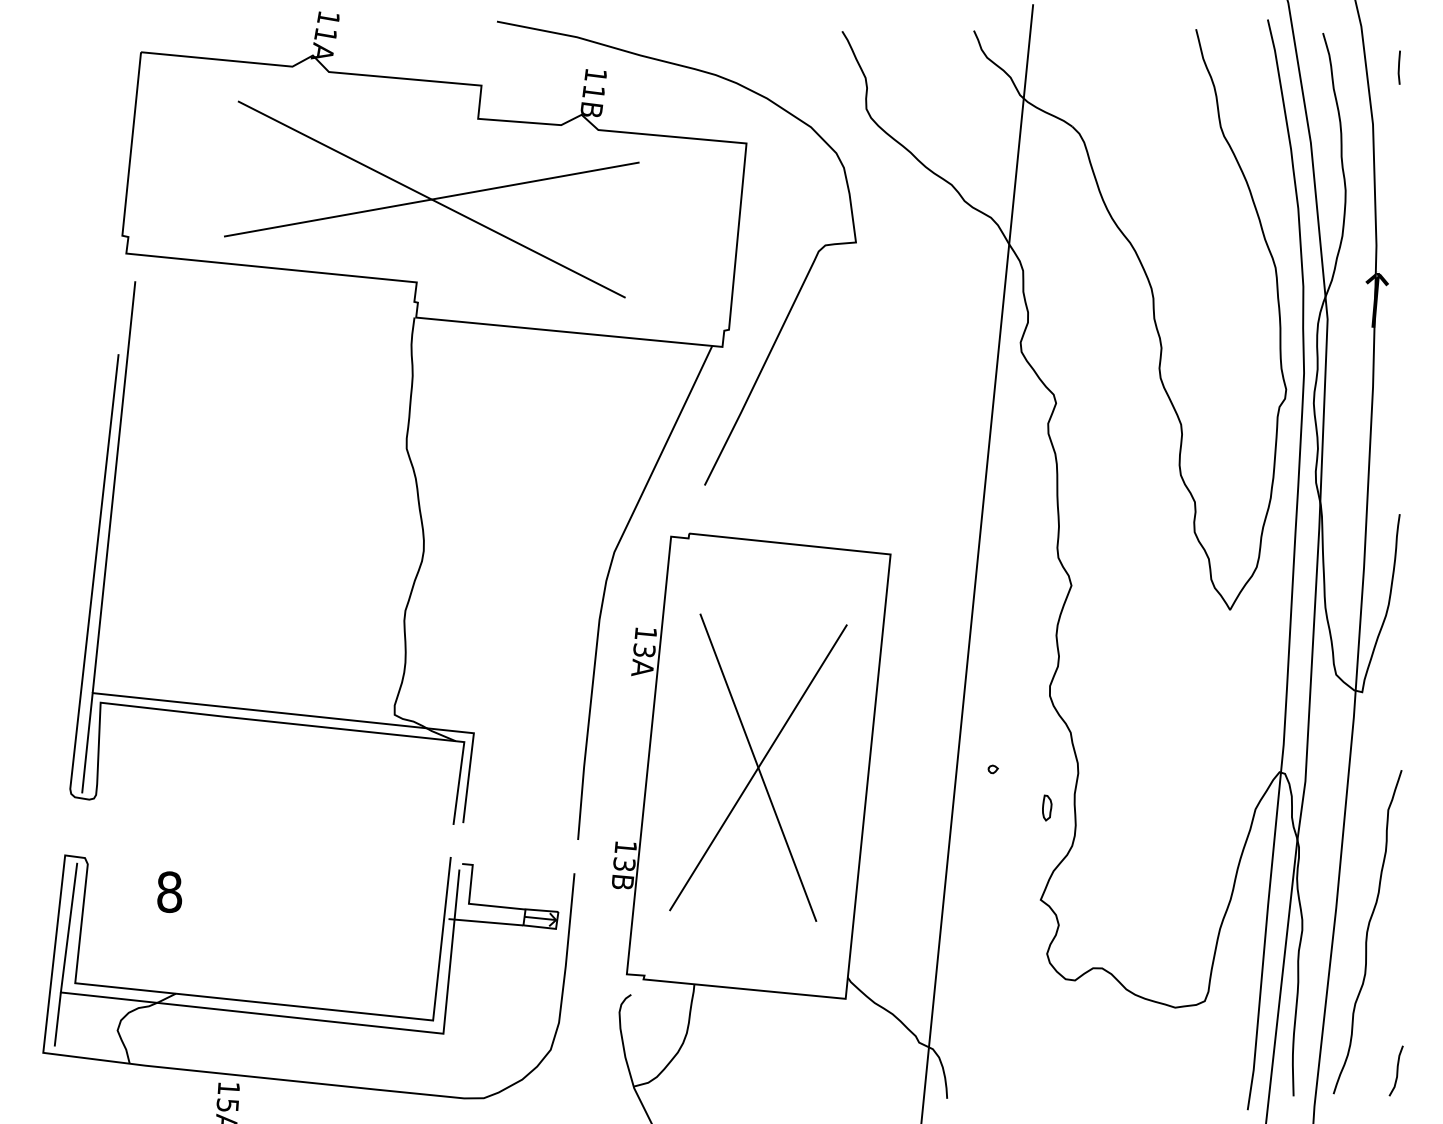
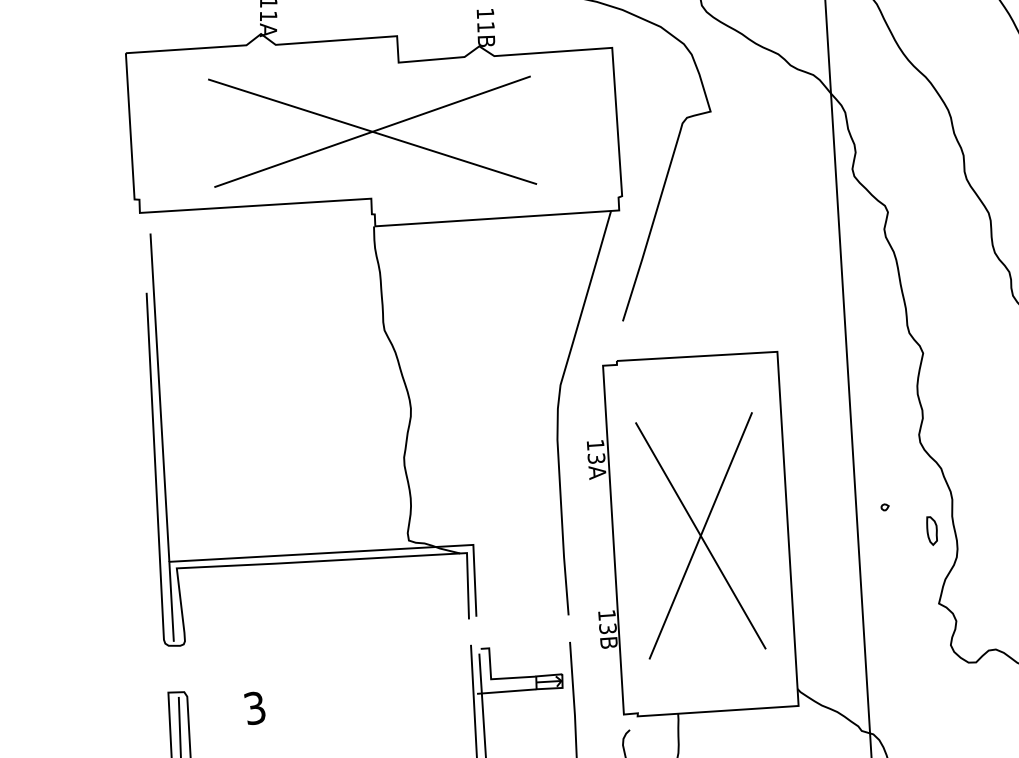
part: (1047, 807) -> (932, 530), size x1.43
text: (169, 892) -> (254, 708), 8 -> 3

